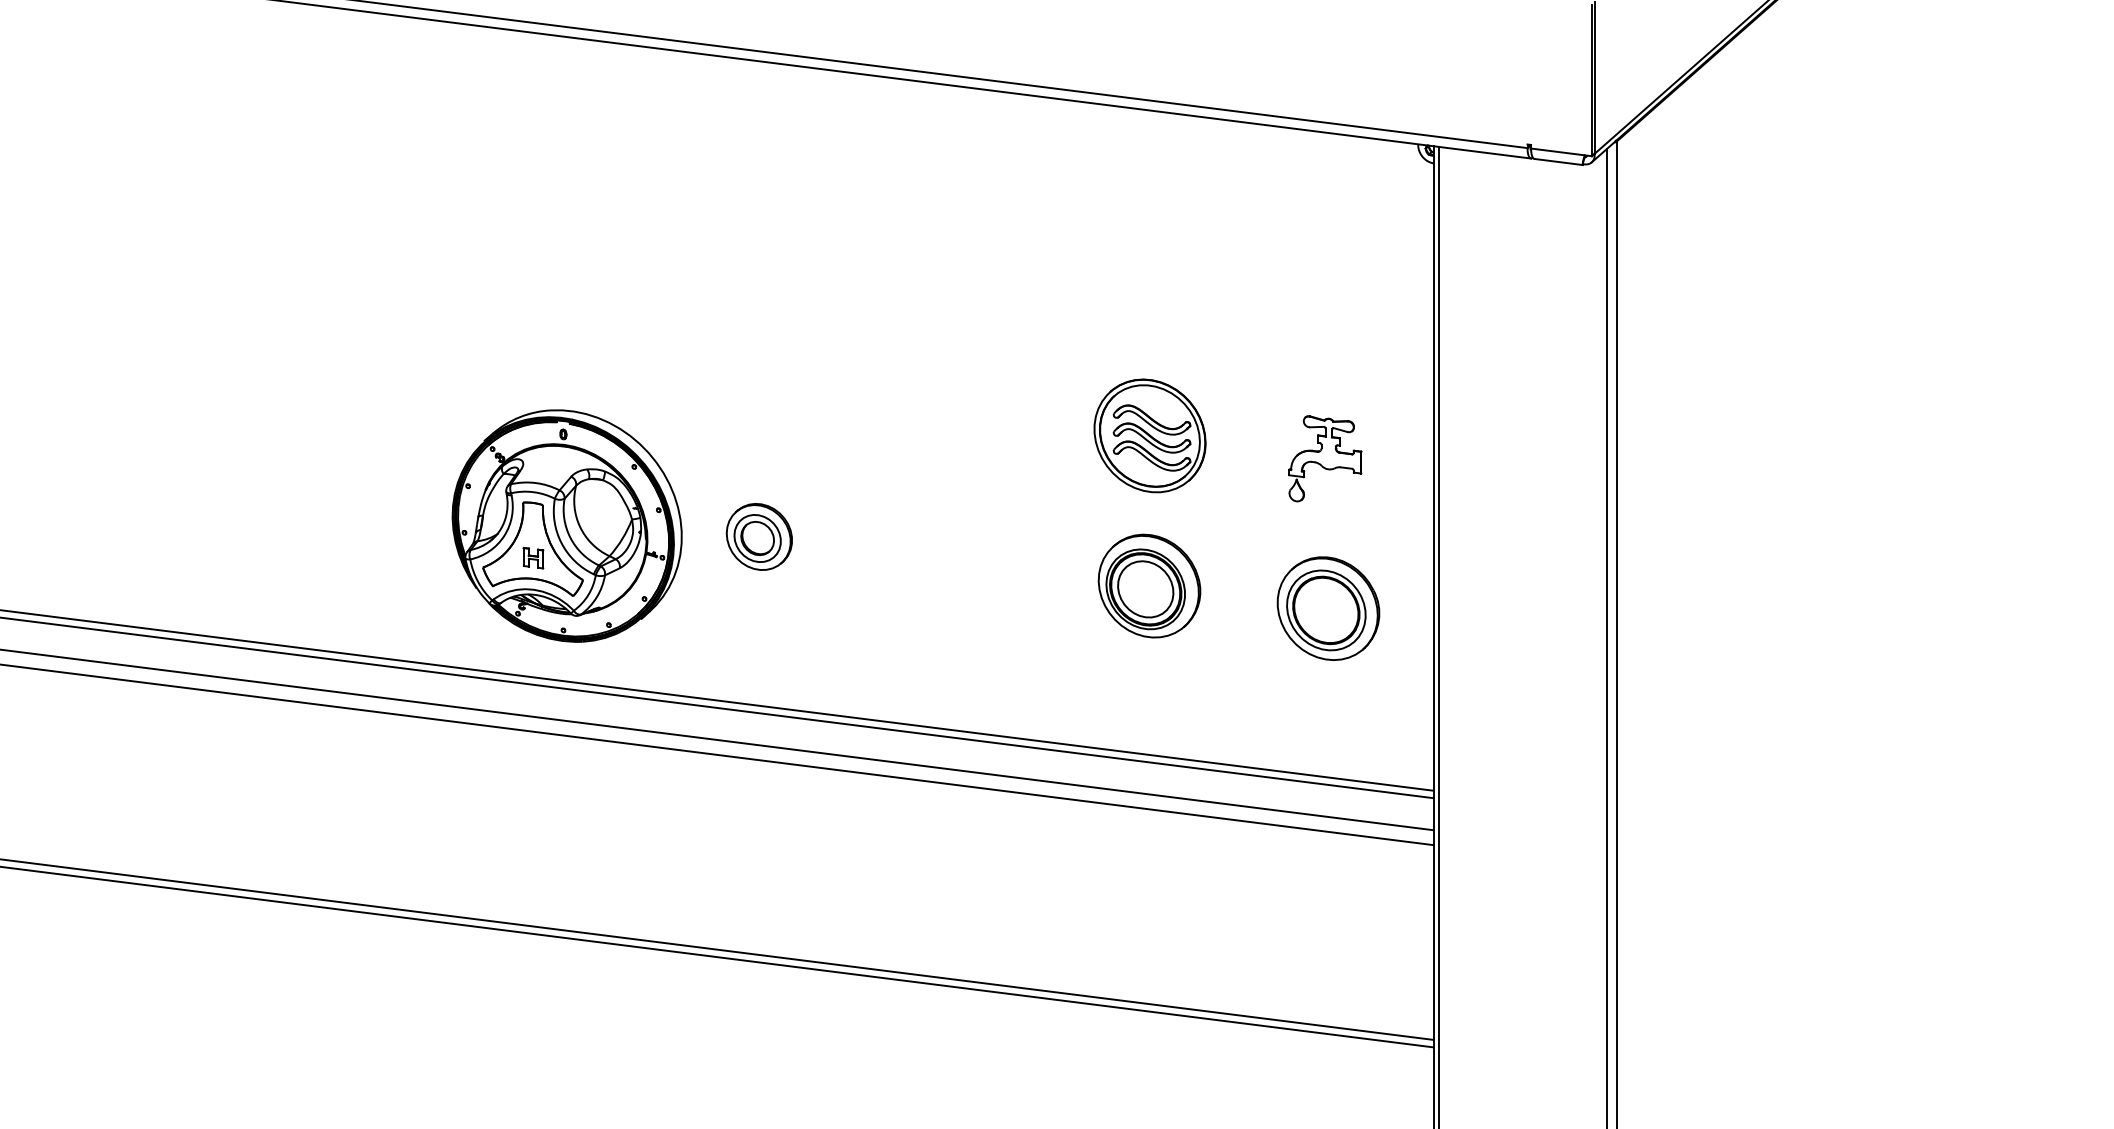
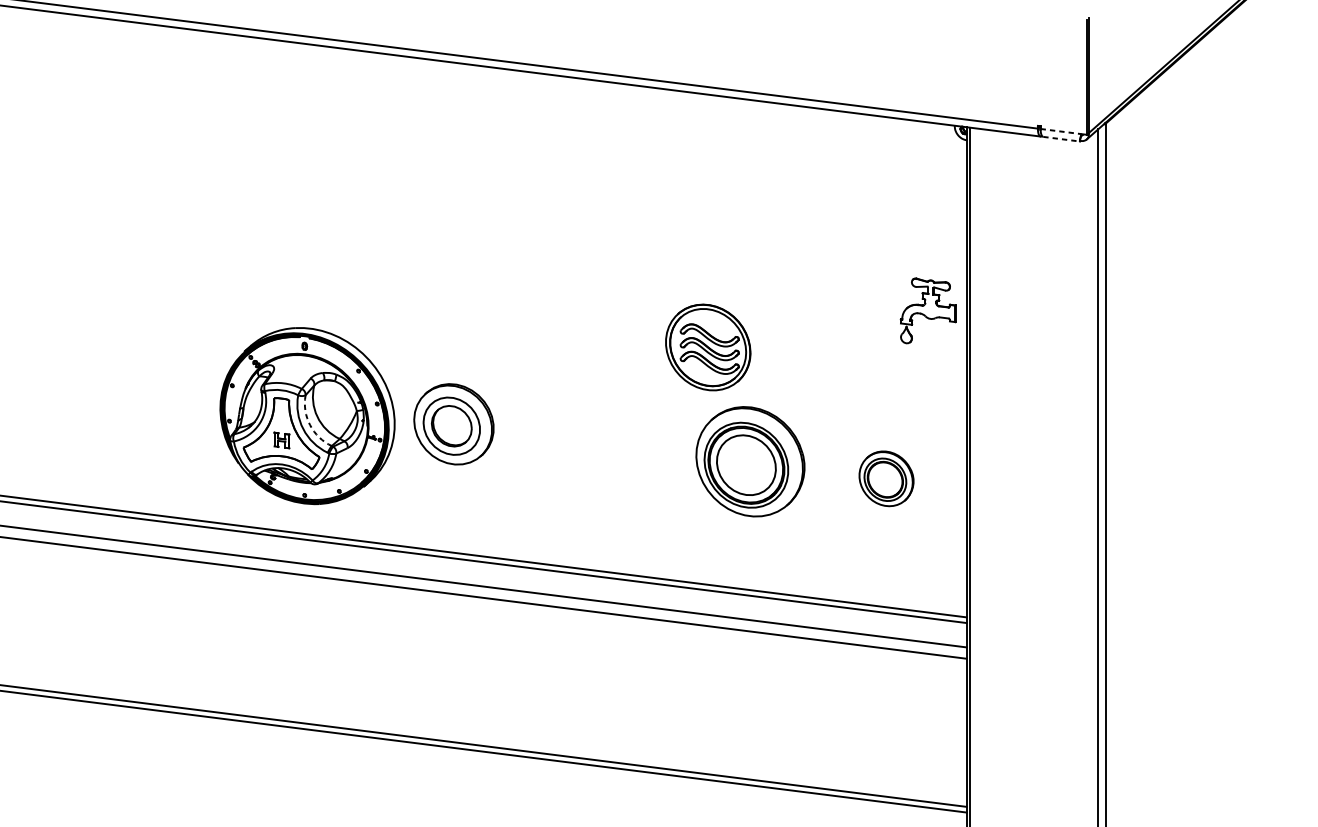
line: (1558, 152) -> (1061, 131), solid -> dashed
line: (1559, 162) -> (1062, 139), solid -> dashed
part: (1149, 435) -> (707, 347), moved
part: (1325, 458) -> (928, 310), moved
part: (758, 536) -> (453, 424), size x1.6
arc: (570, 537) -> (310, 424), solid -> dashed
part: (1149, 585) -> (750, 461), size x1.4
part: (1328, 608) -> (886, 478), size x0.7

